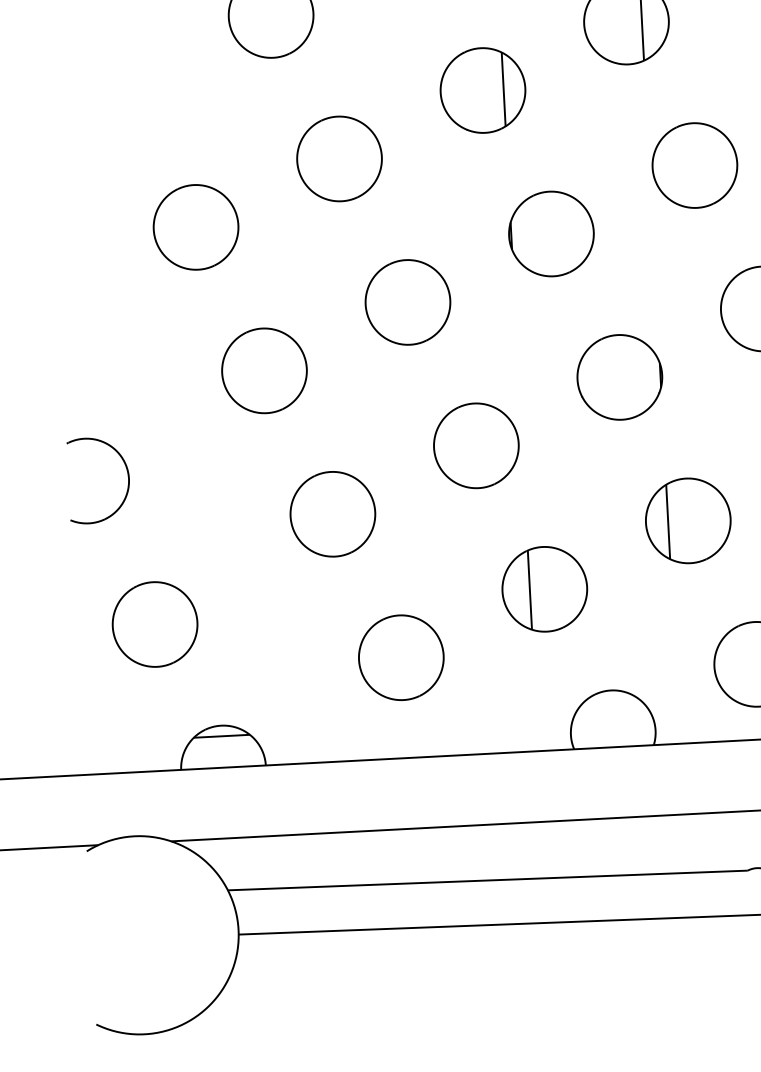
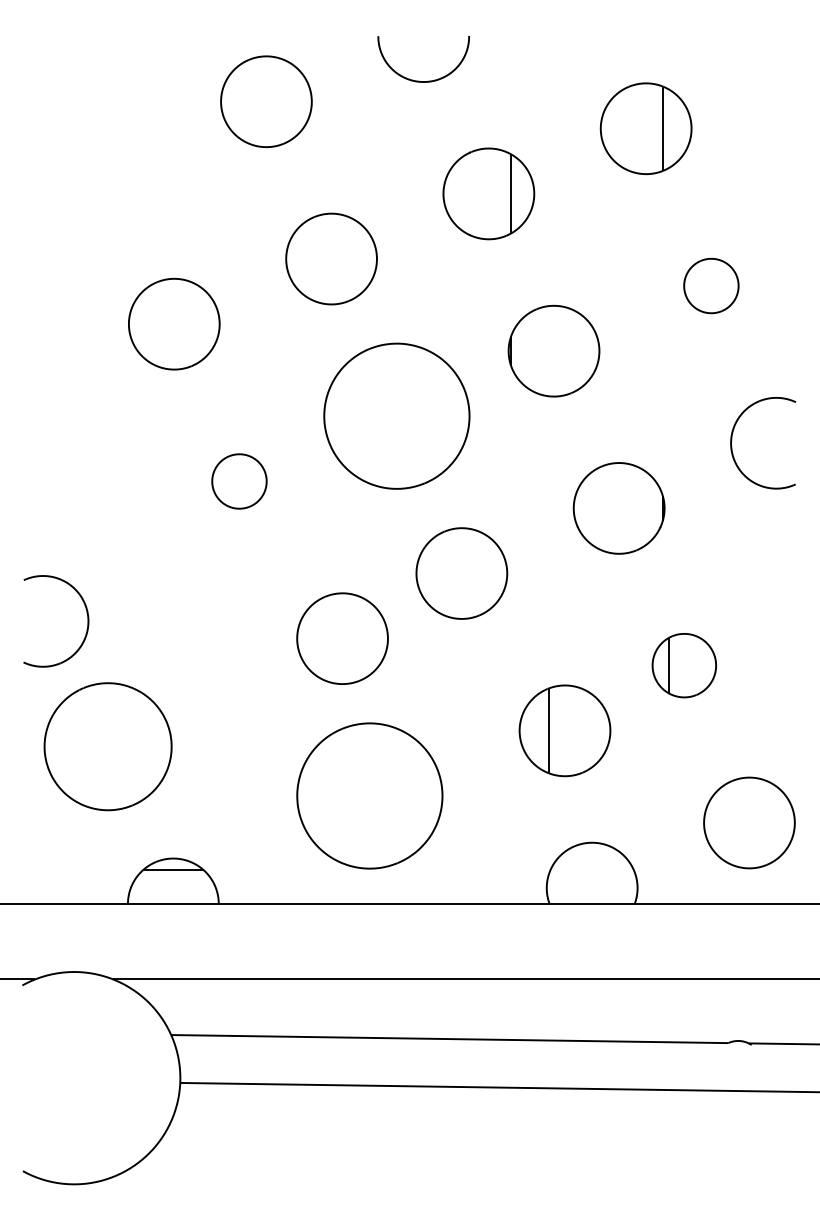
part: (695, 165) -> (711, 285), size x0.6
part: (407, 302) -> (396, 416), size x1.6
part: (264, 370) -> (239, 481), size x0.6
part: (128, 479) -> (87, 621), moved
part: (332, 514) -> (342, 638), moved
part: (688, 520) -> (684, 665), size x0.7
part: (544, 589) -> (564, 730), moved
part: (155, 624) -> (108, 746), size x1.4
part: (401, 657) -> (369, 795), size x1.6

